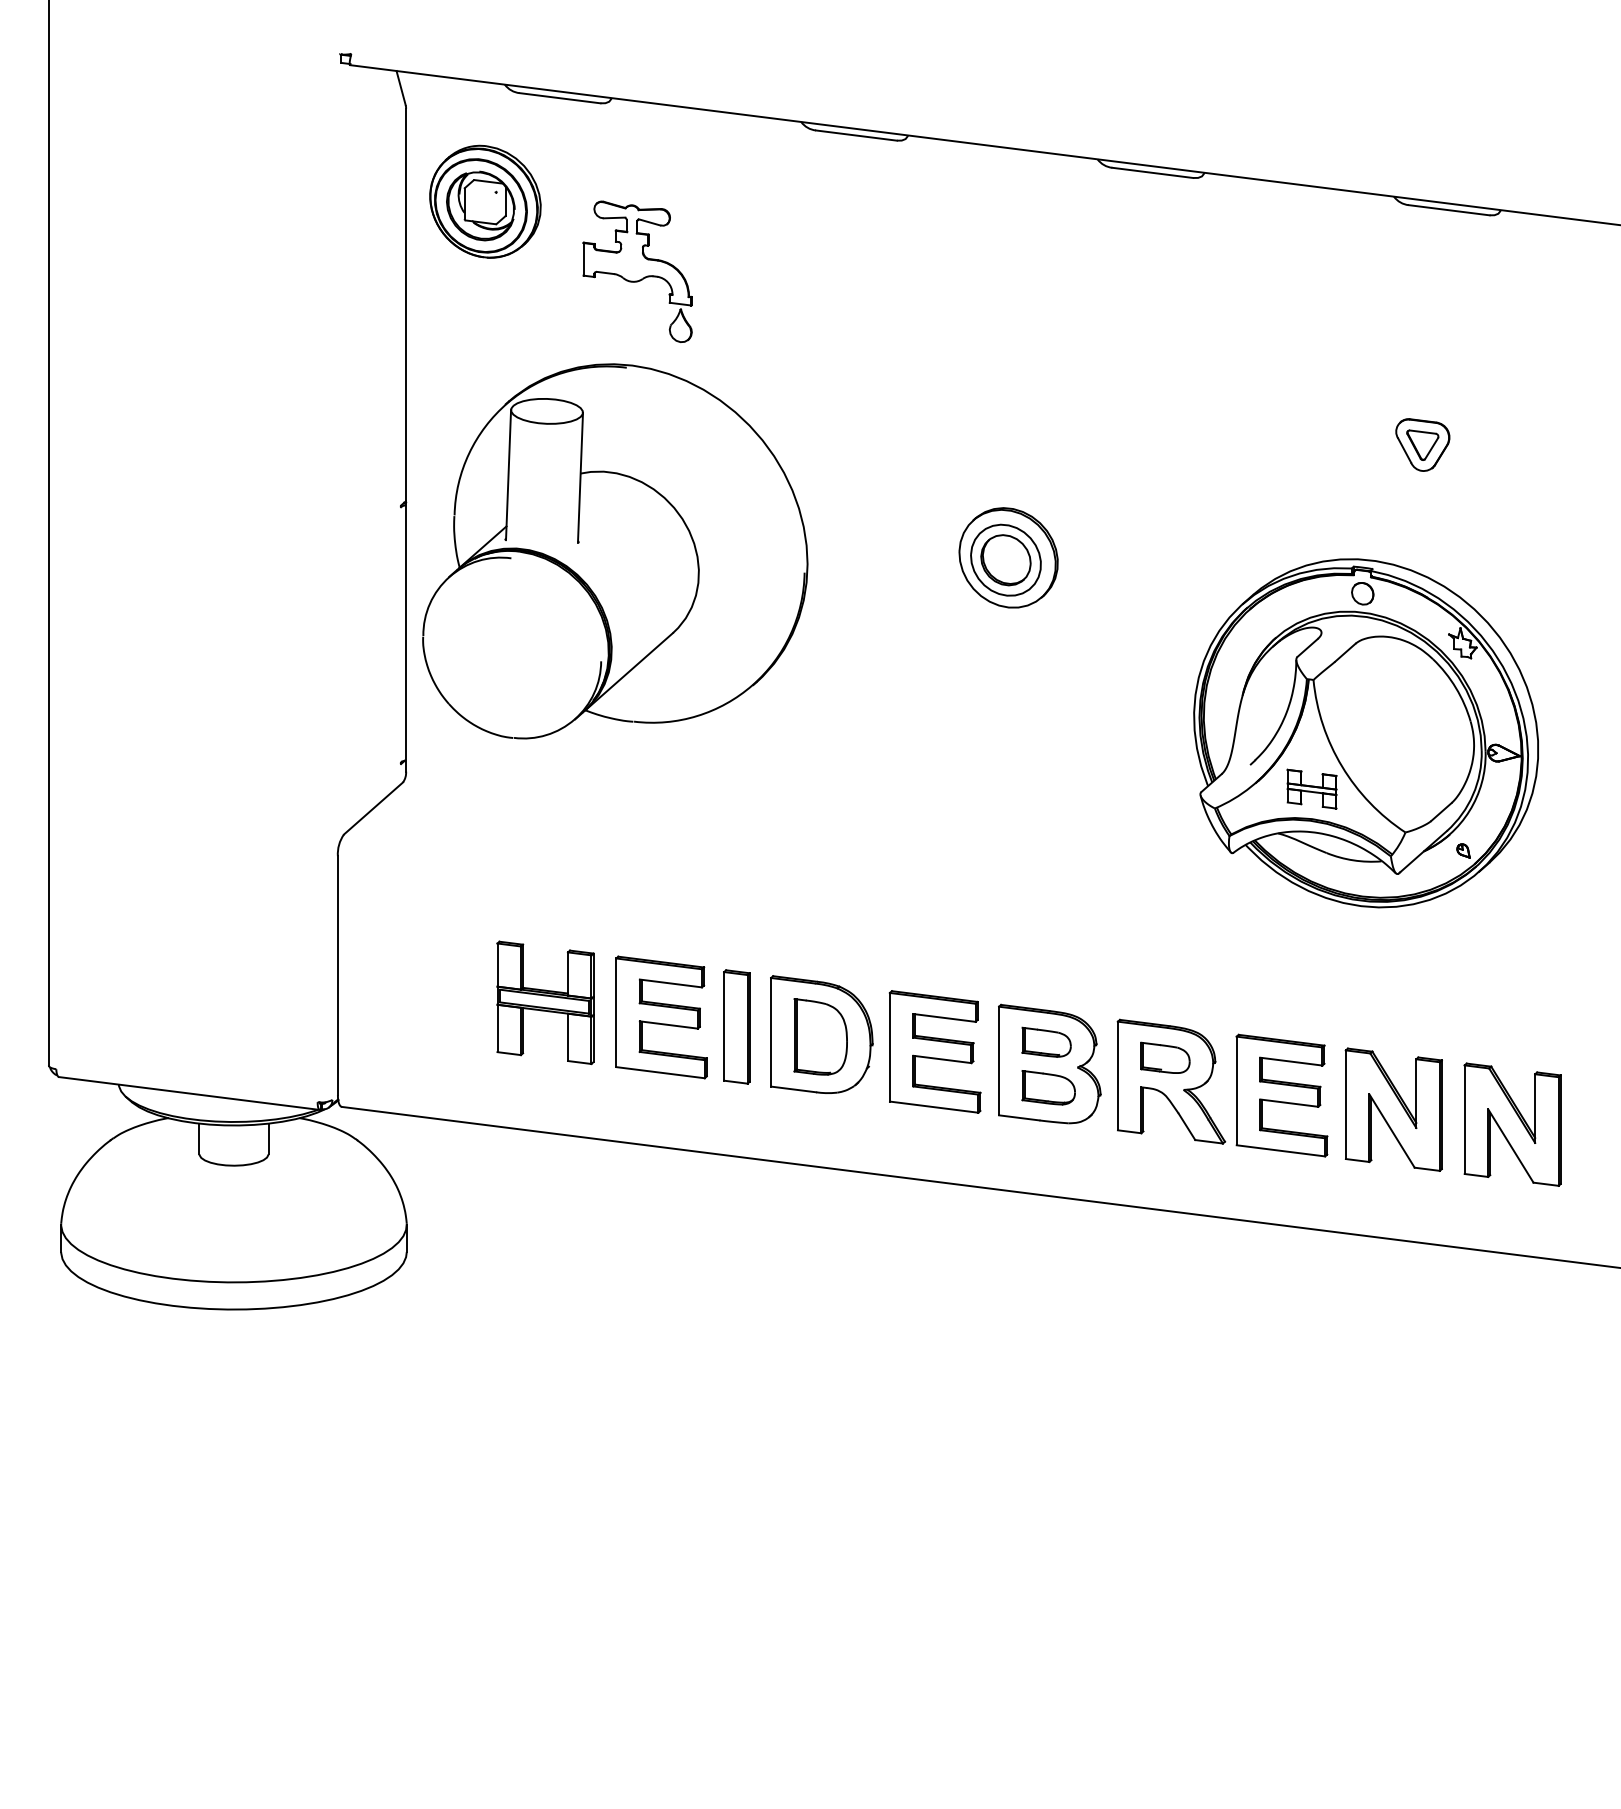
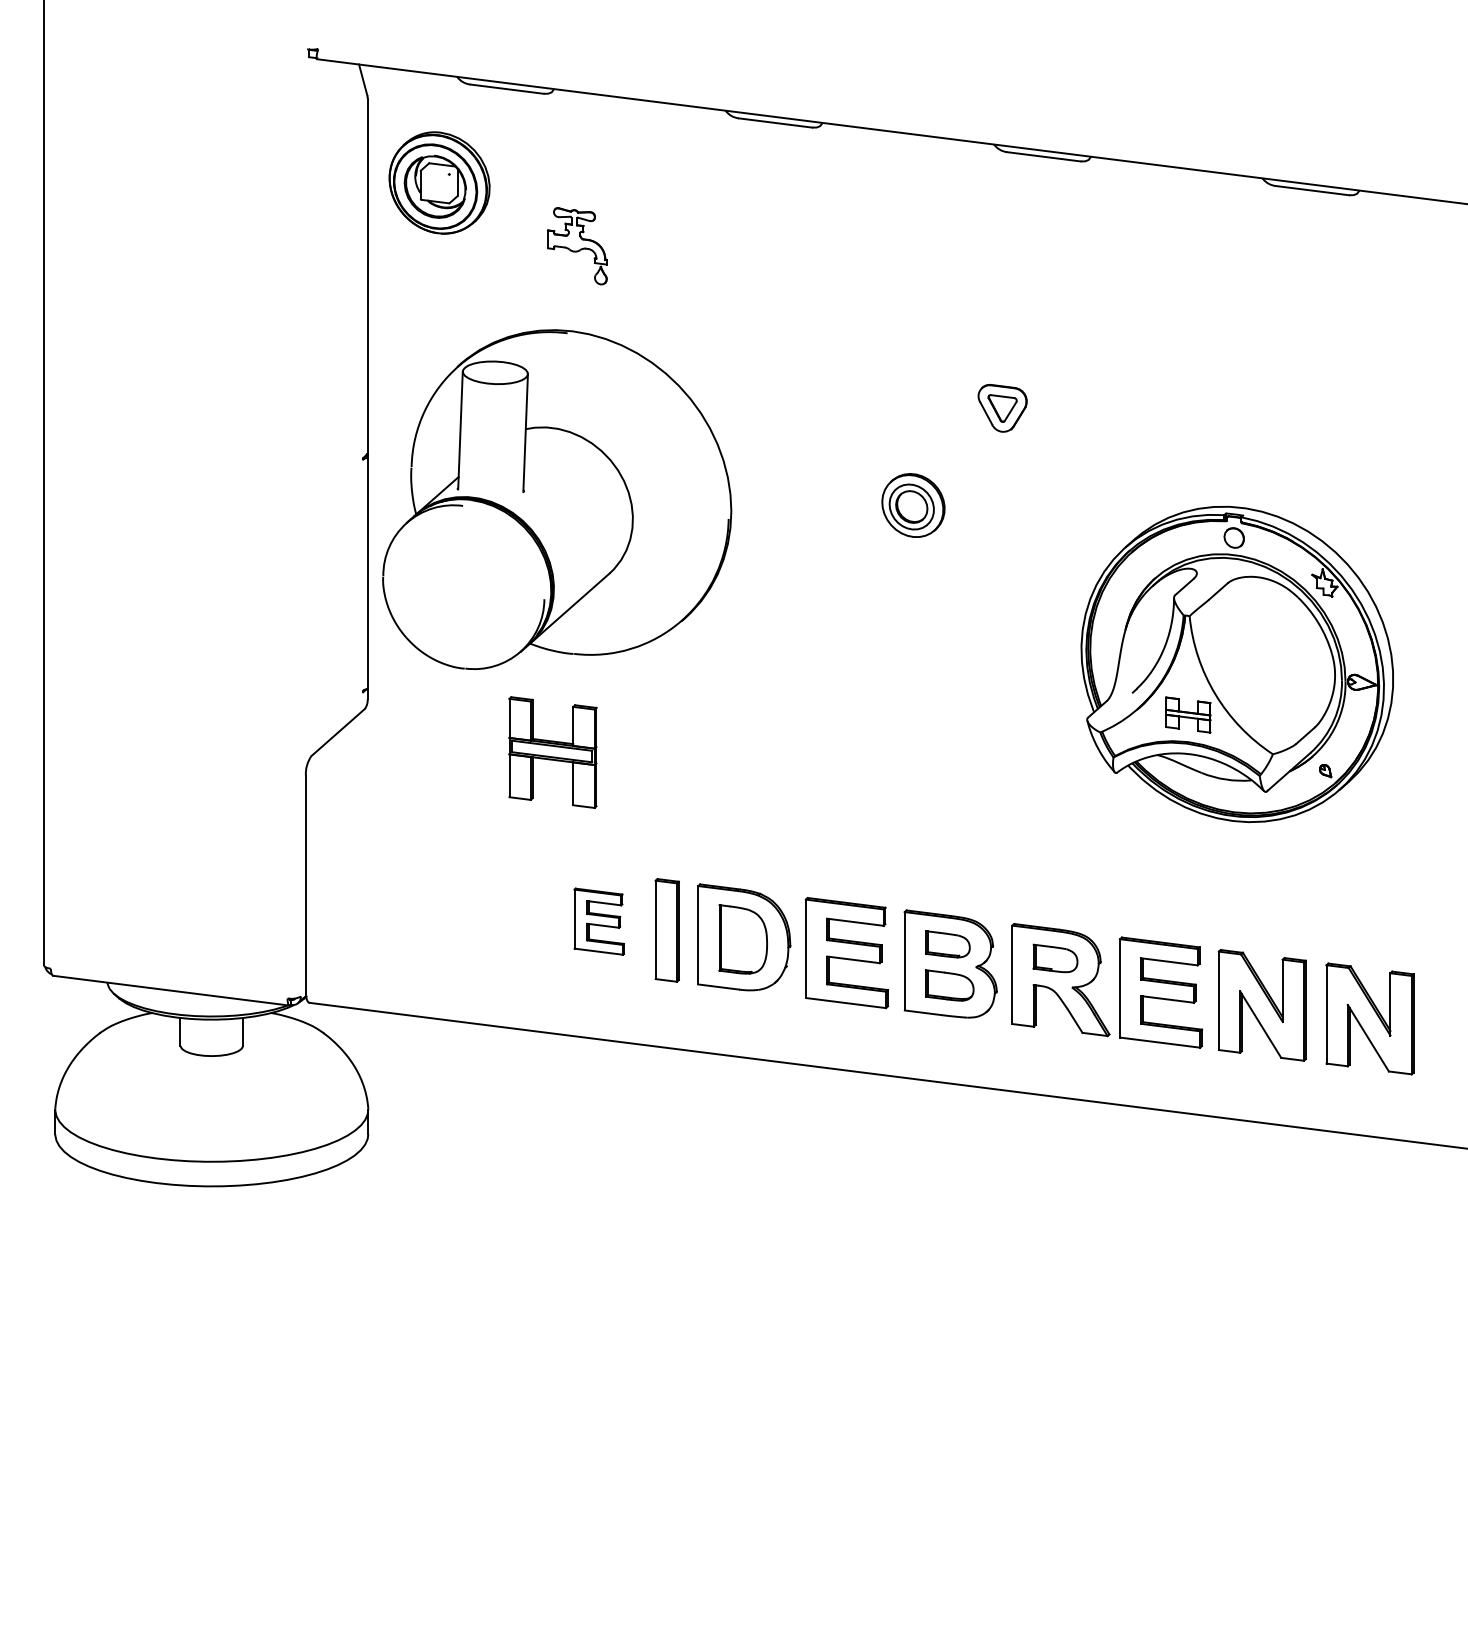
part: (637, 270) -> (577, 245), size x0.6
part: (1422, 444) -> (1002, 407), moved
part: (1008, 557) -> (913, 505), size x0.7
part: (544, 1002) -> (552, 752), moved
part: (662, 1017) -> (599, 921), size x0.6

